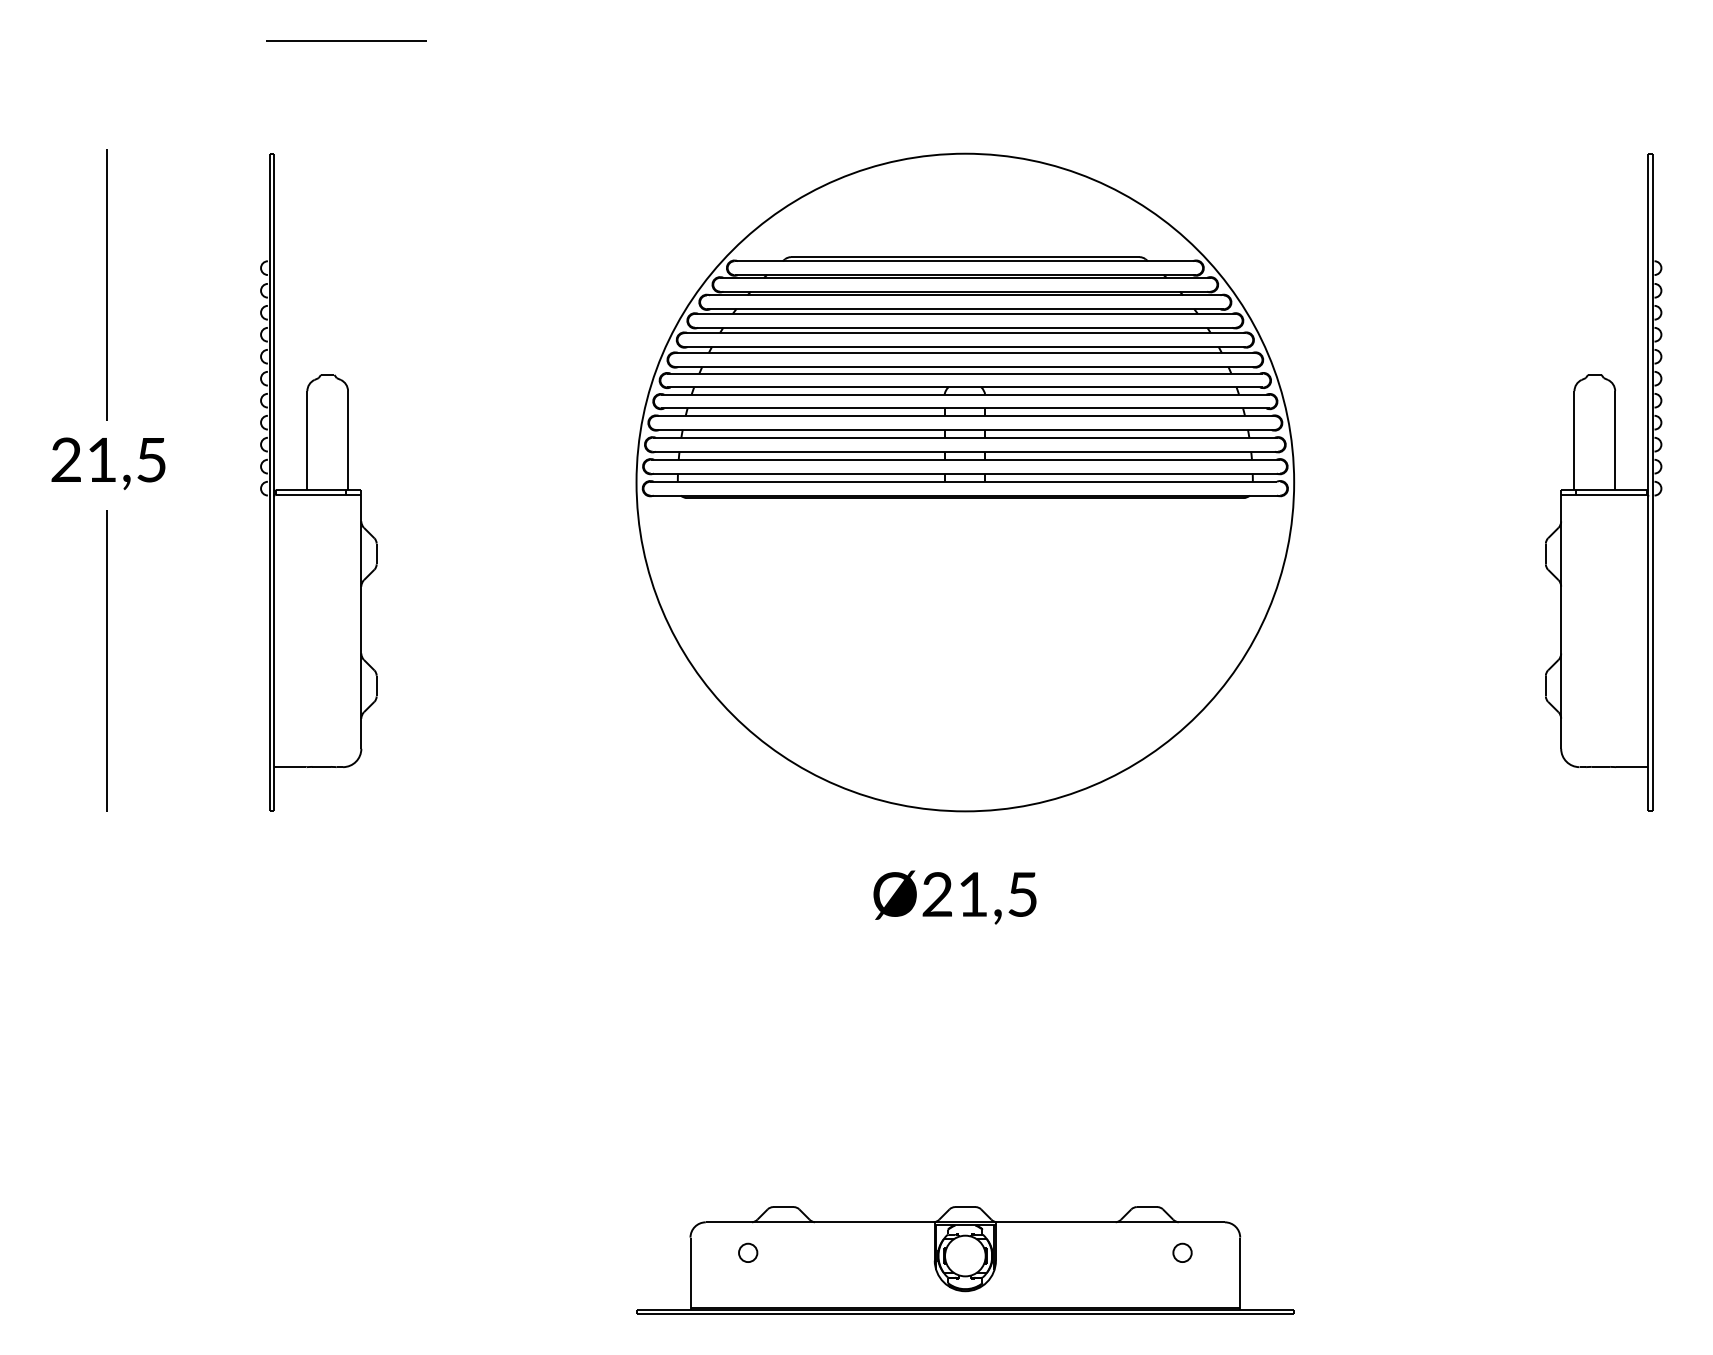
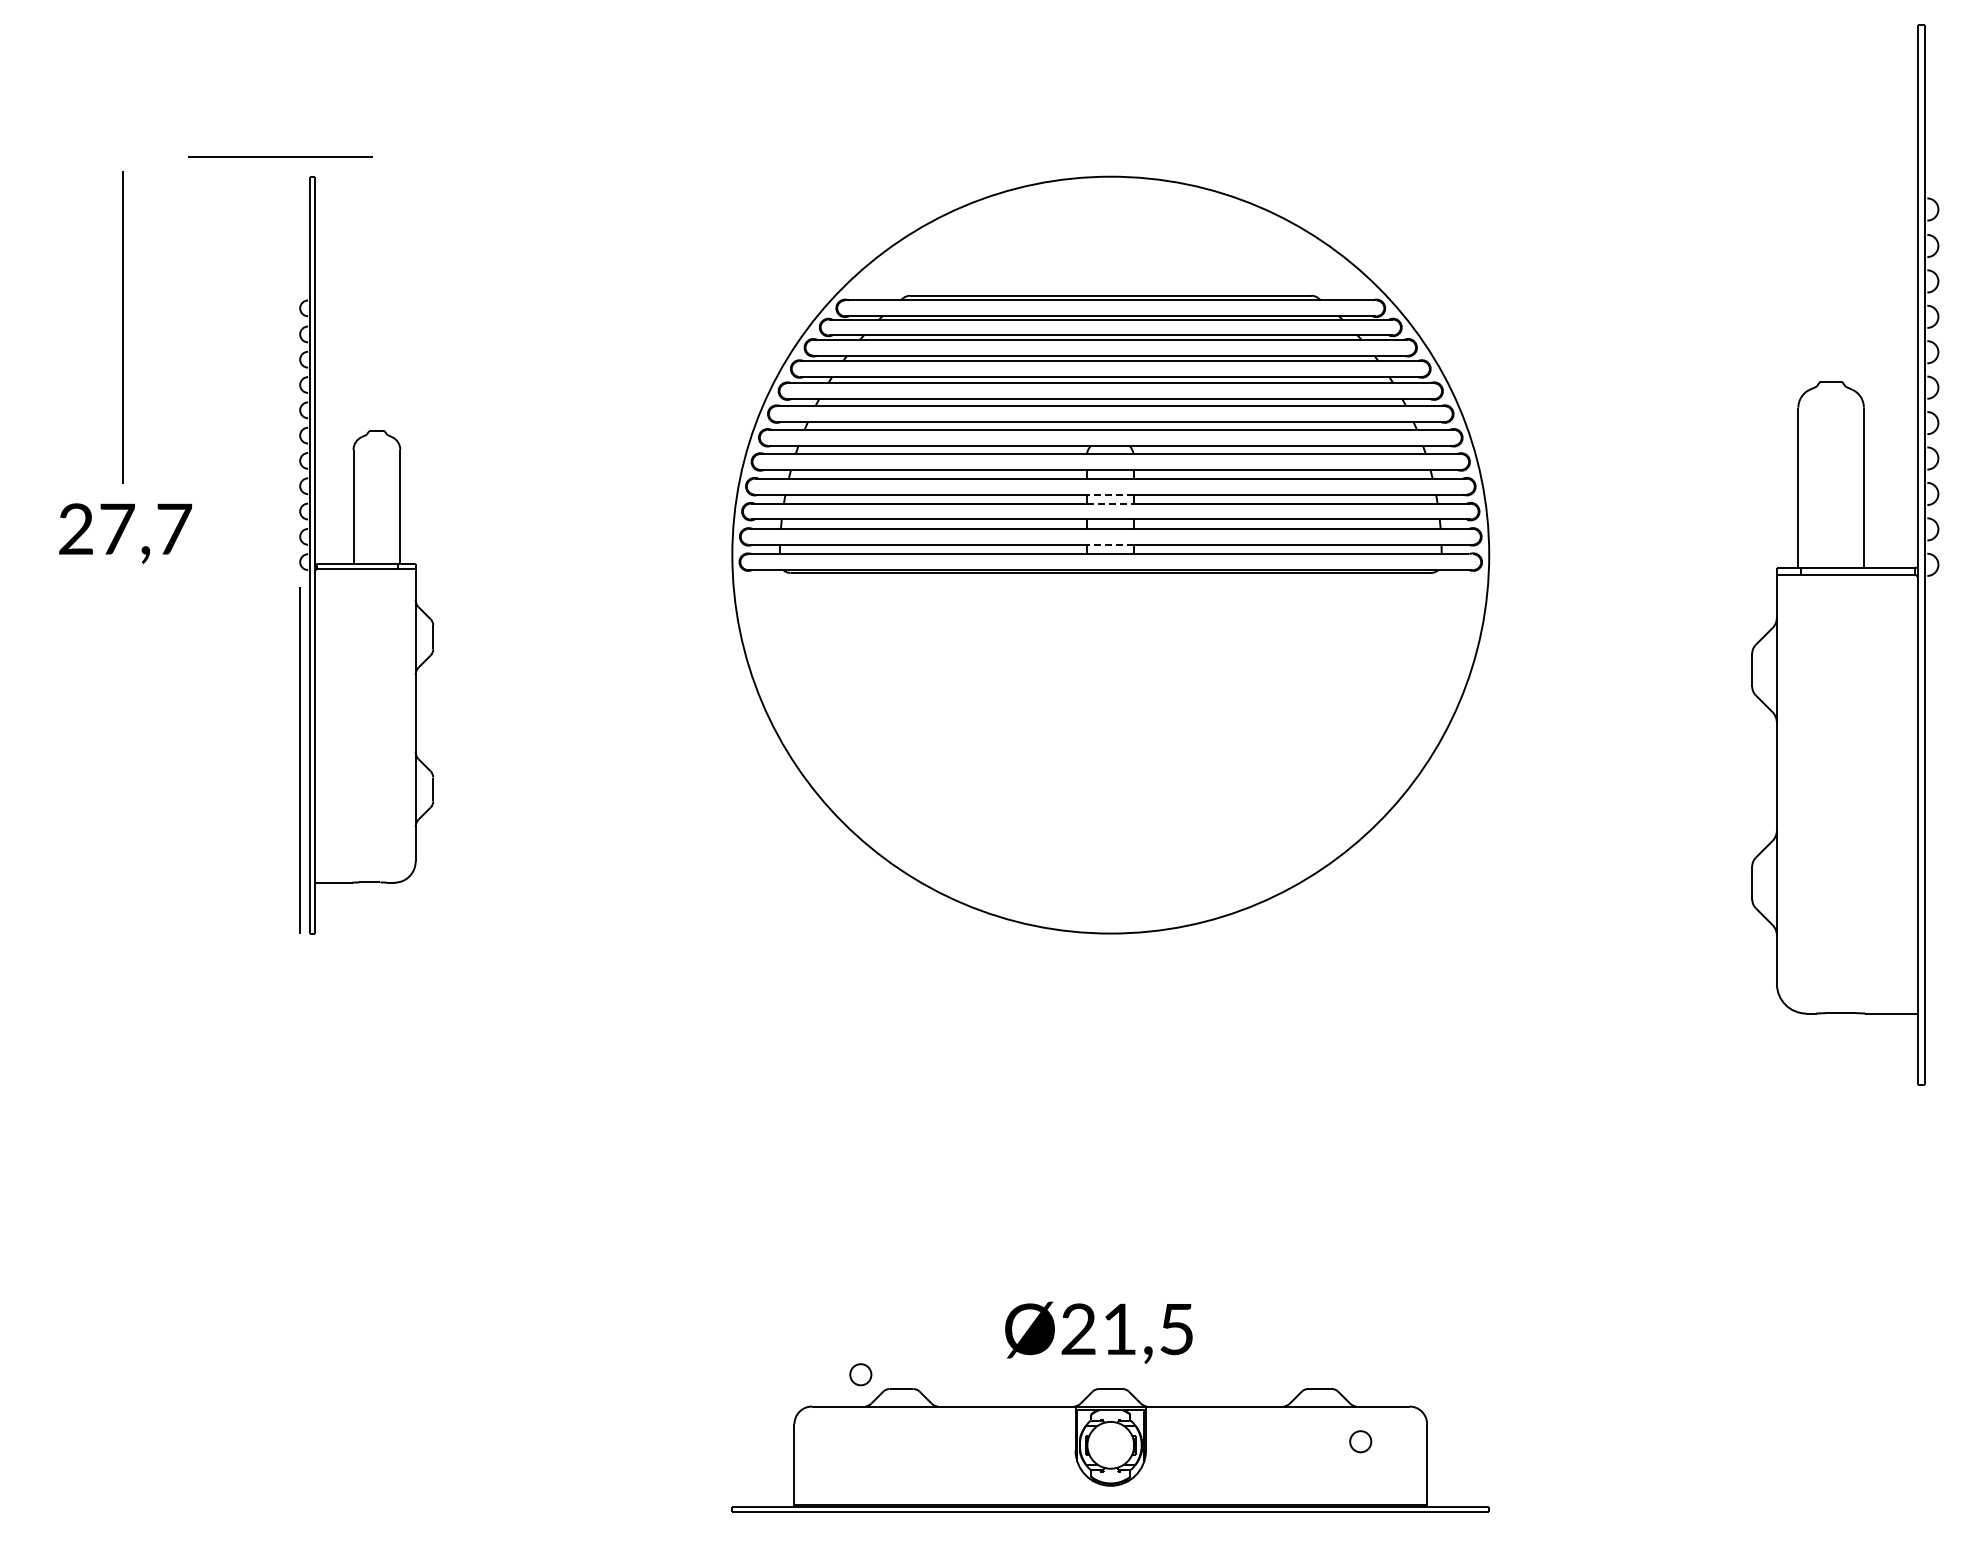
line: (346, 40) -> (280, 156), moved
line: (964, 429) -> (1109, 494), solid -> dashed
line: (965, 437) -> (1110, 503), solid -> dashed
text: (127, 459) -> (146, 528), 21,5 -> 27,7
line: (964, 473) -> (1109, 544), solid -> dashed
part: (1603, 482) -> (1845, 555), size x1.4
line: (106, 660) -> (299, 760), moved
text: (954, 897) -> (1098, 1332), moved
part: (747, 1252) -> (860, 1374), moved

